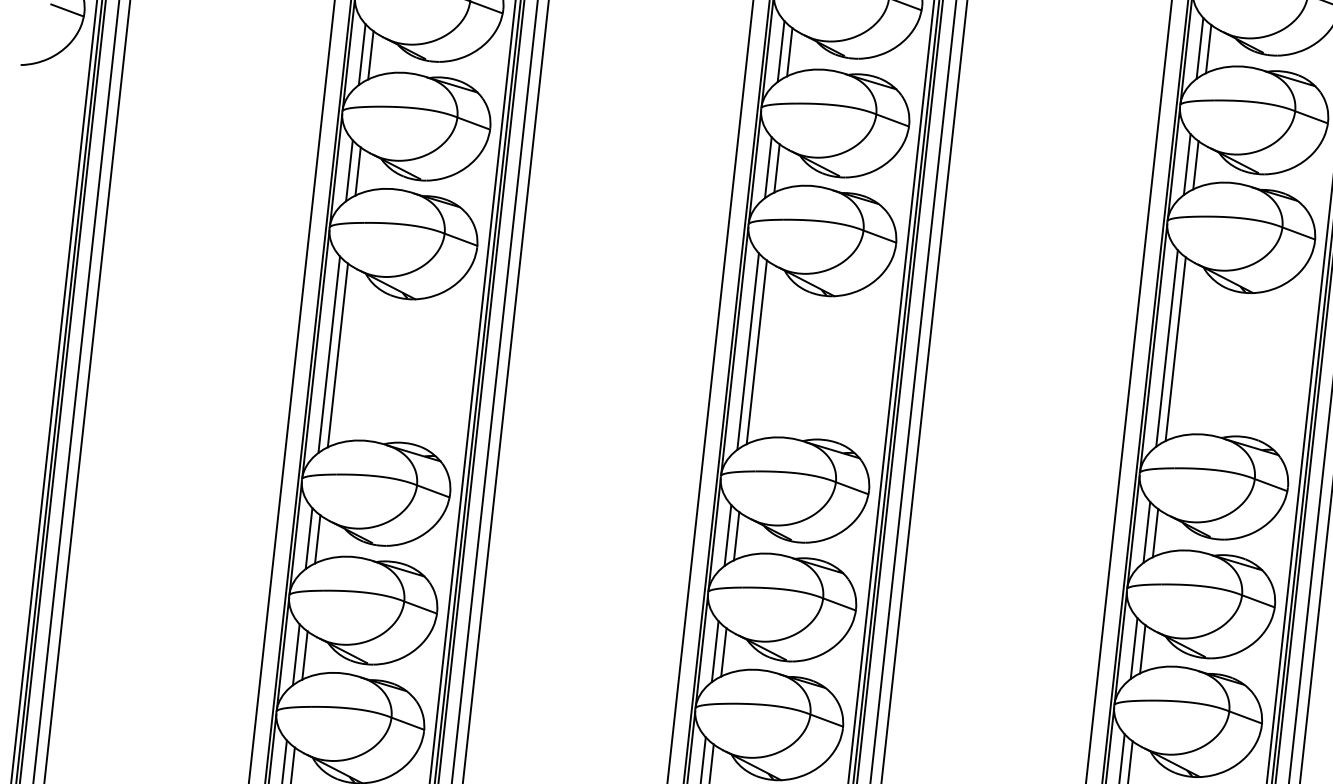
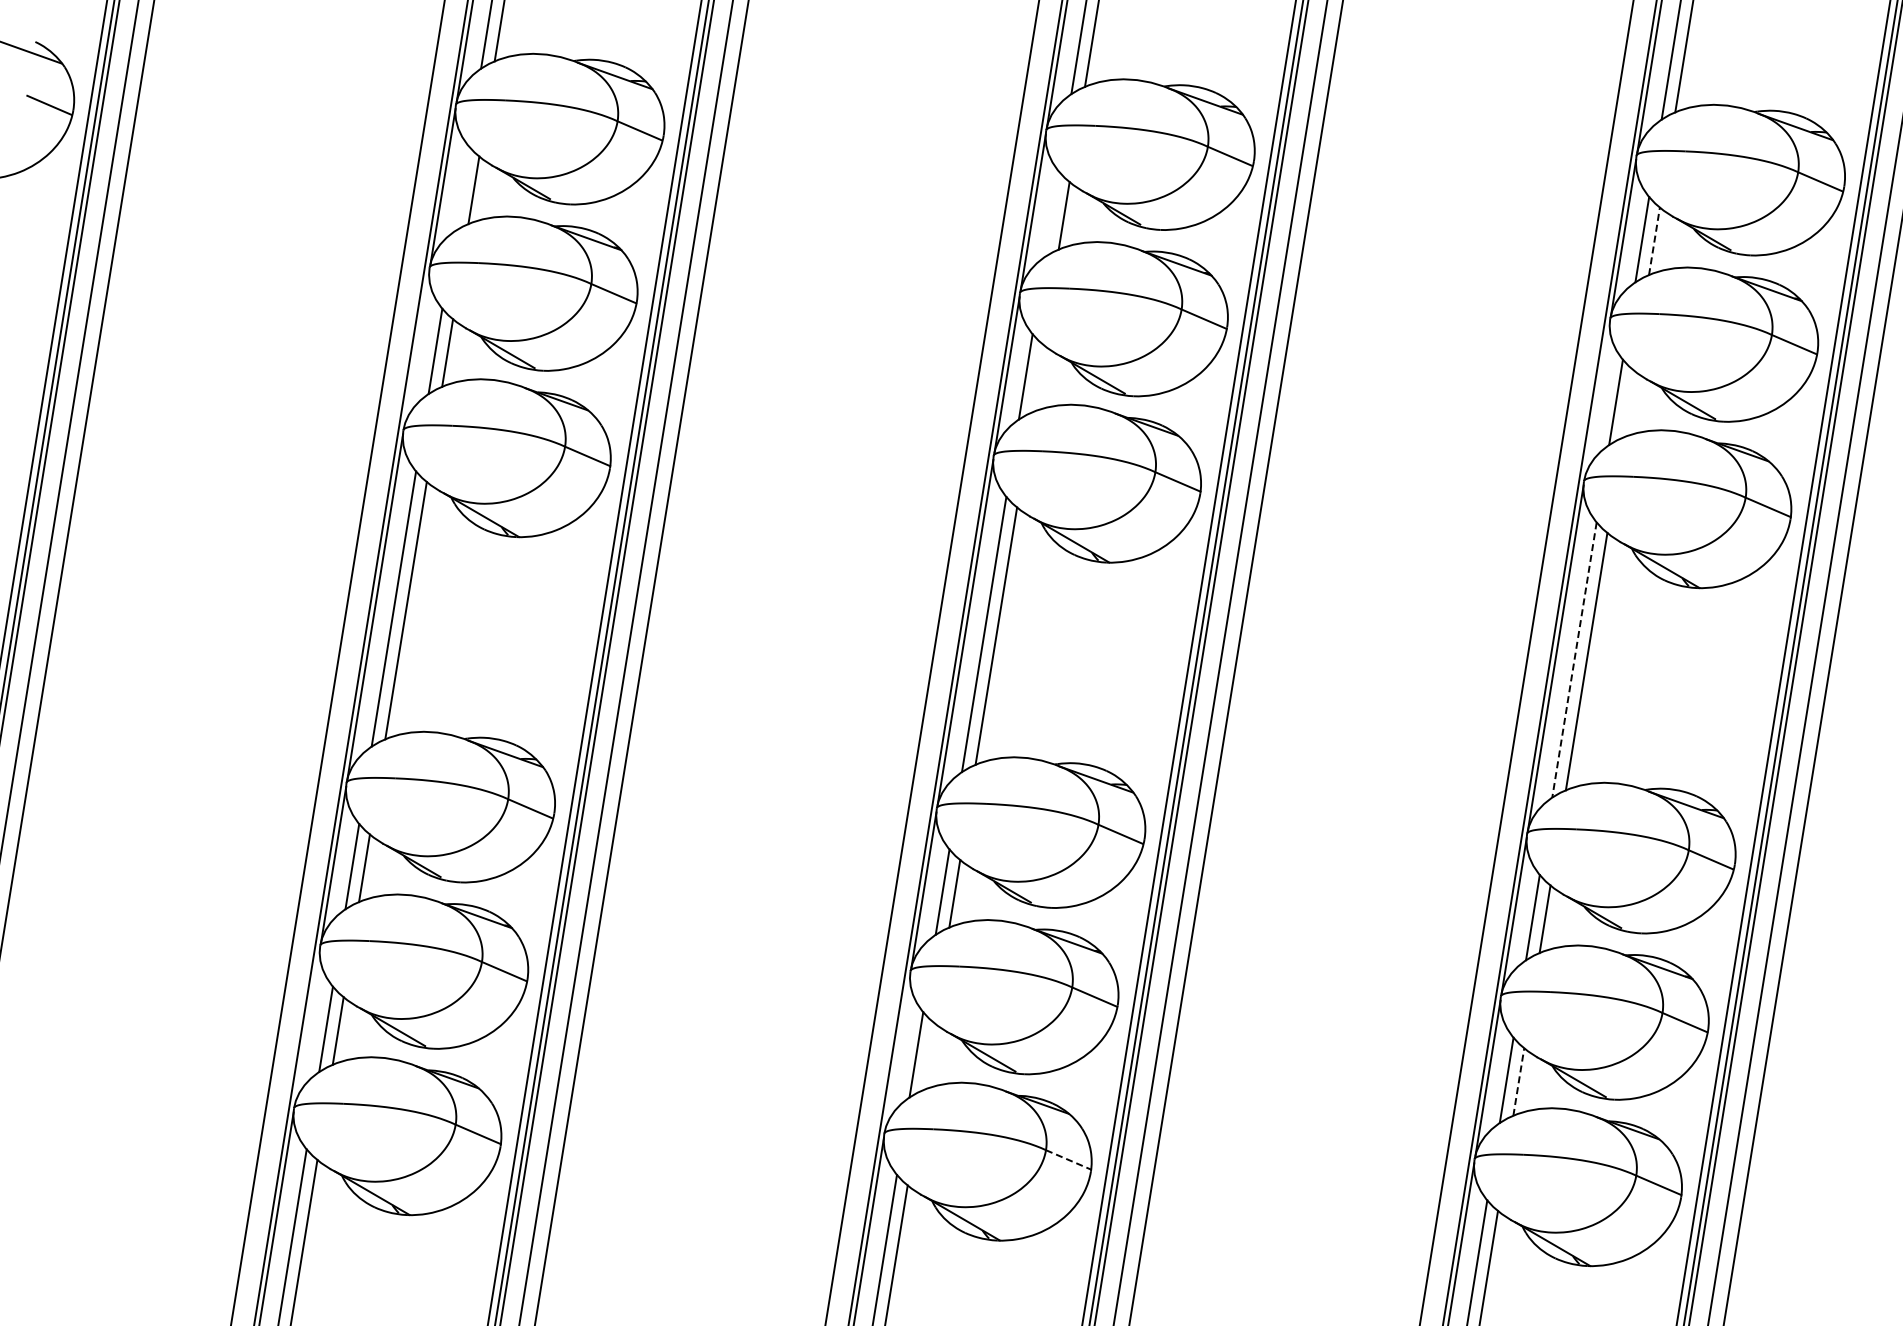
line: (1208, 48) -> (1654, 240), solid -> dashed
line: (780, 51) -> (1051, 213), removed
line: (362, 54) -> (461, 188), removed
line: (1173, 163) -> (1596, 399), removed
line: (1195, 164) -> (1627, 403), removed
line: (776, 168) -> (1037, 378), removed
line: (335, 169) -> (416, 348), removed
line: (1167, 348) -> (1574, 660), solid -> dashed
line: (1142, 648) -> (1518, 1081), solid -> dashed
line: (701, 650) -> (897, 1052), removed
line: (723, 652) -> (928, 1056), removed
line: (282, 653) -> (306, 1026), removed
line: (826, 720) -> (1068, 1159), solid -> dashed

